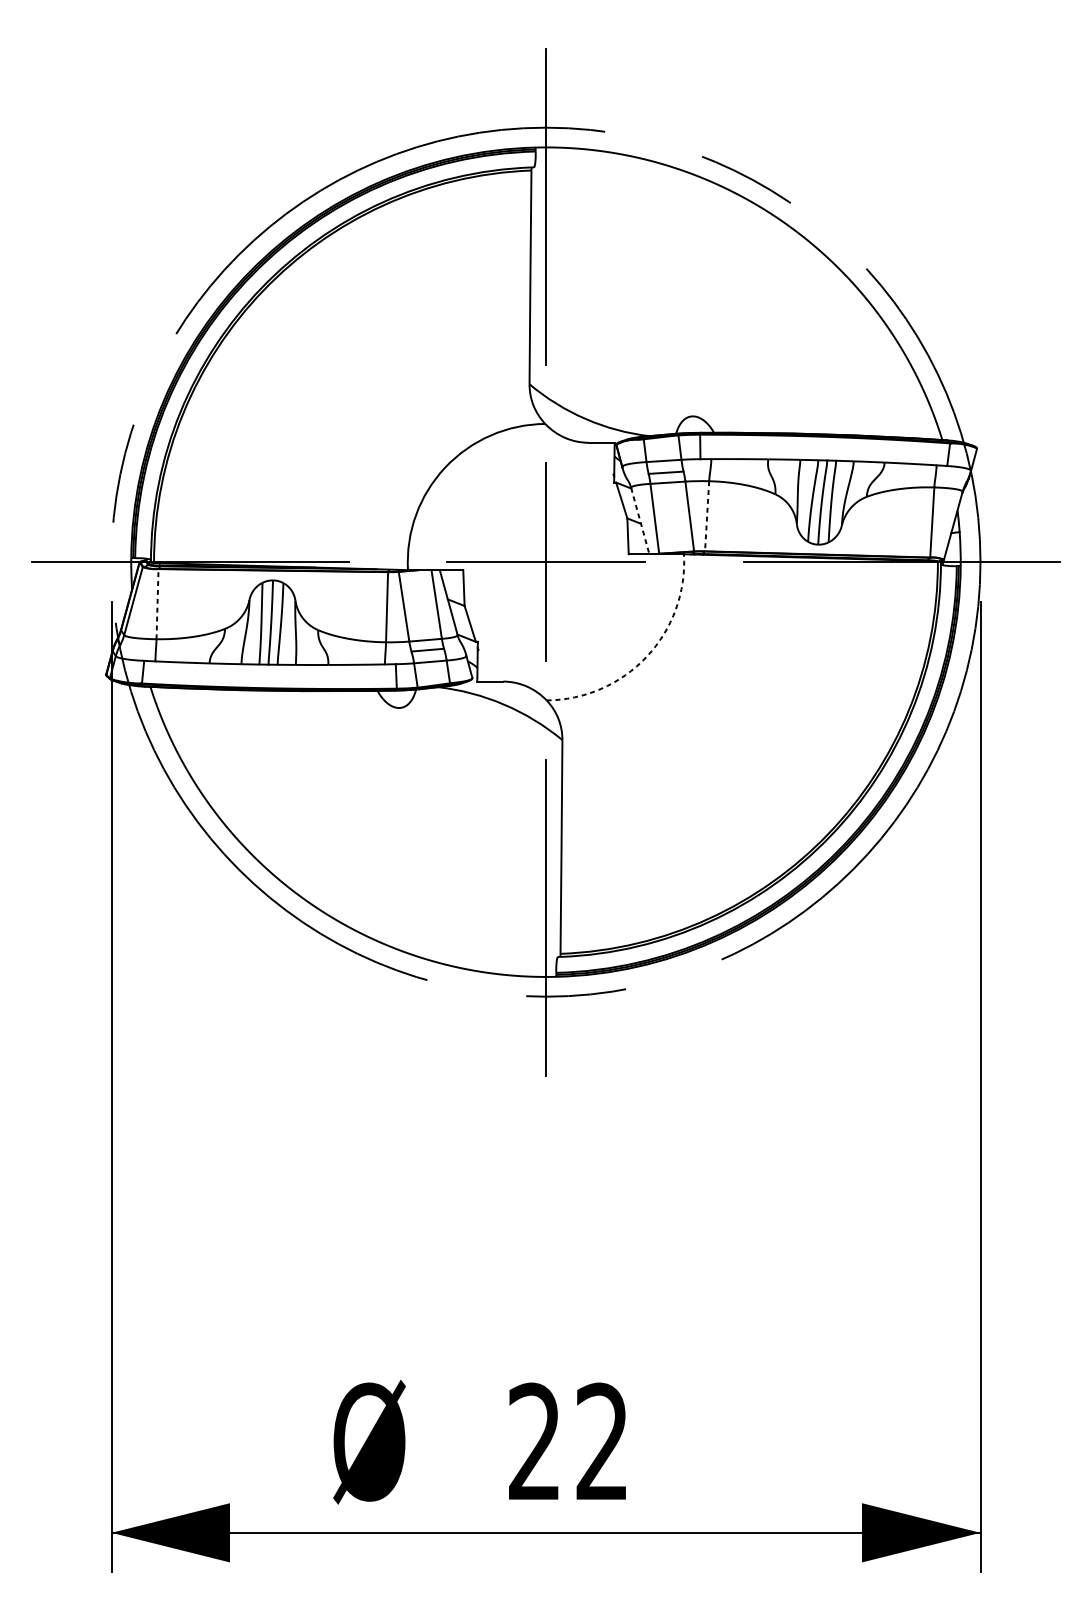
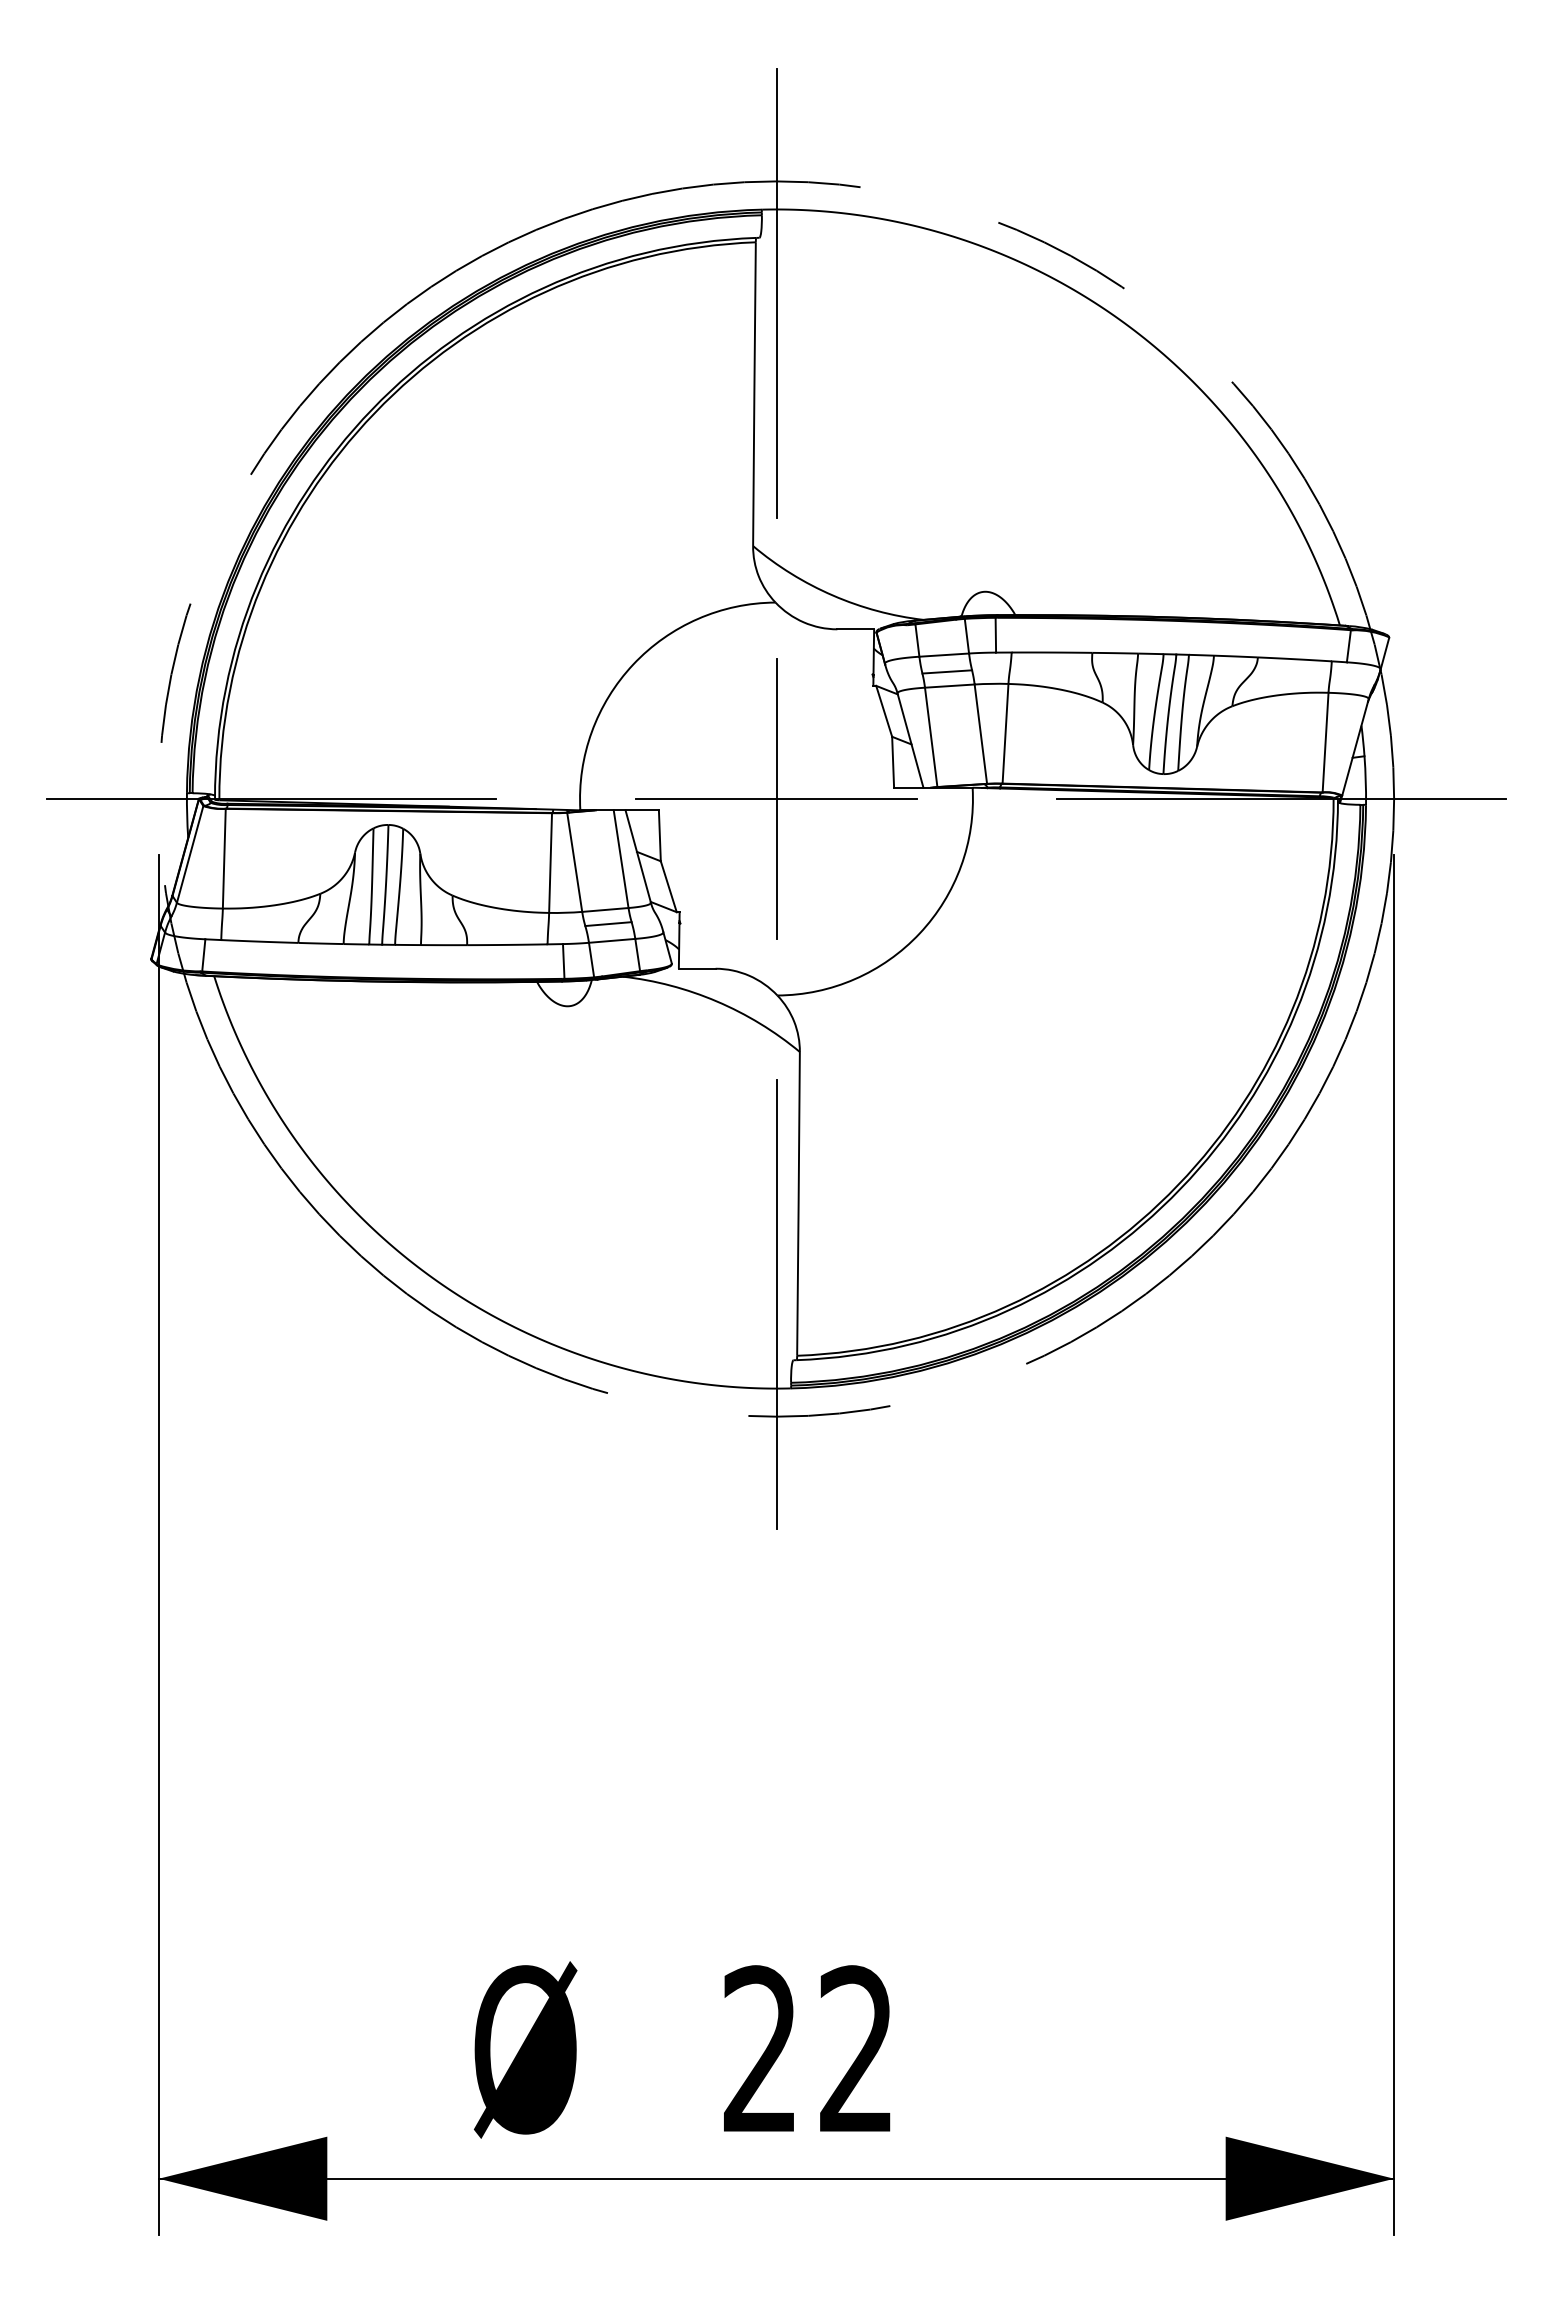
line: (707, 516) -> (1005, 733), dashed -> solid
line: (640, 521) -> (910, 740), dashed -> solid
line: (157, 604) -> (224, 858), dashed -> solid
arc: (646, 656) -> (919, 933), dashed -> solid

